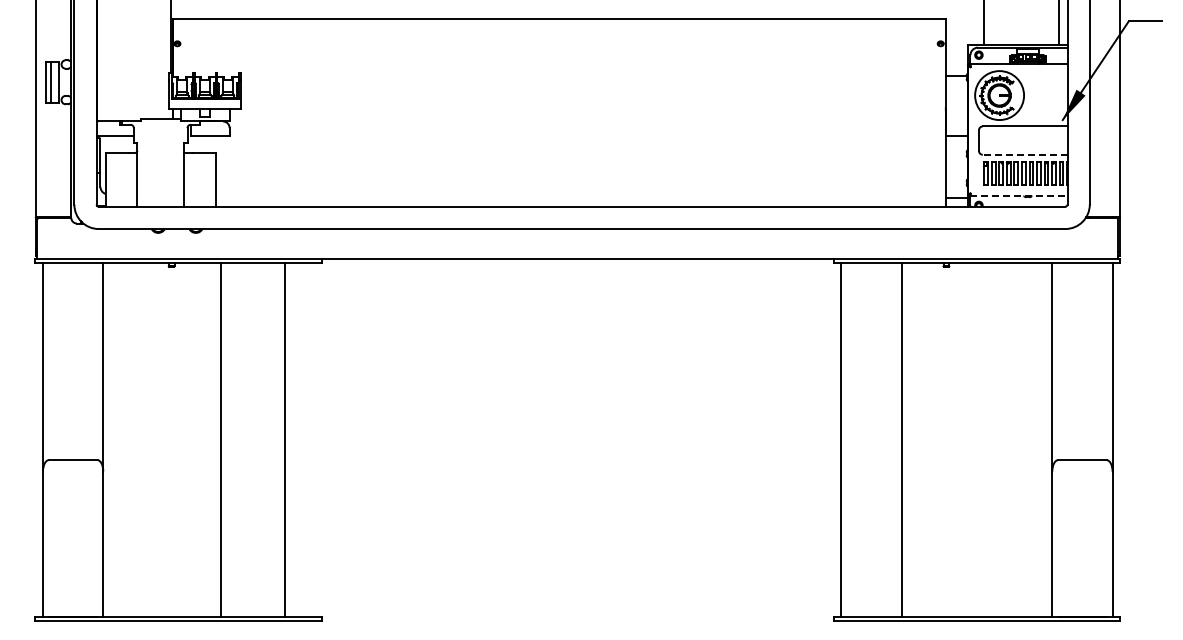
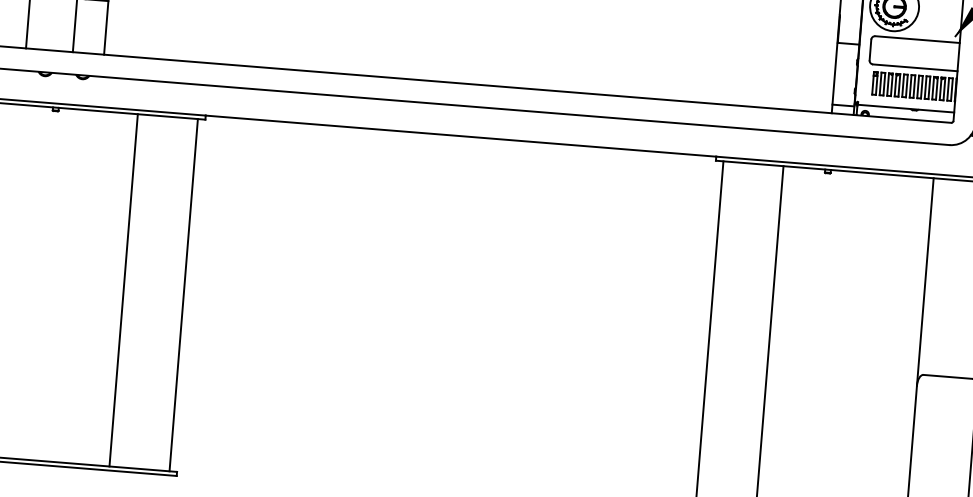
line: (1024, 154) -> (914, 67), dashed -> solid
line: (1018, 196) -> (905, 108), dashed -> solid
line: (220, 439) -> (123, 289), moved
line: (285, 439) -> (184, 294), moved

